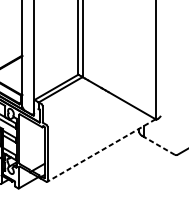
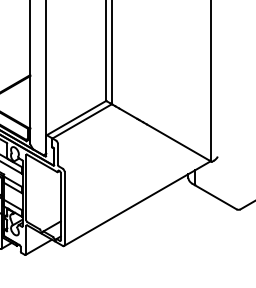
line: (159, 146) -> (216, 197), dashed -> solid
line: (101, 150) -> (137, 203), dashed -> solid

